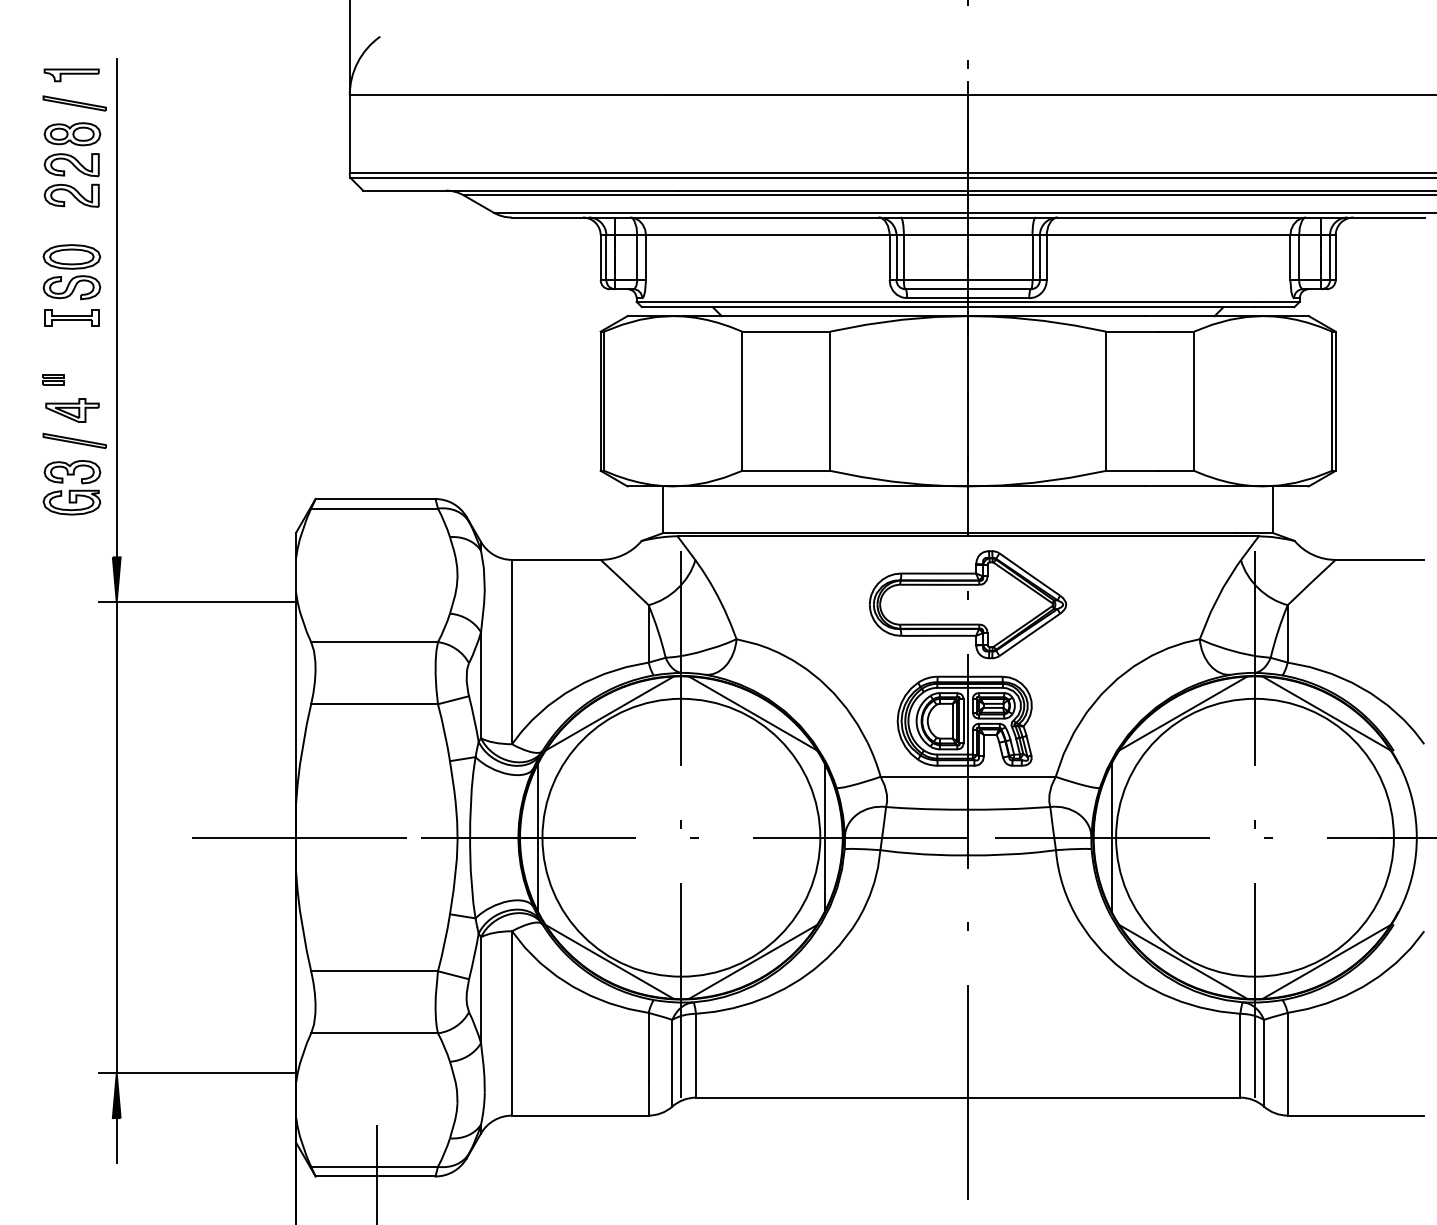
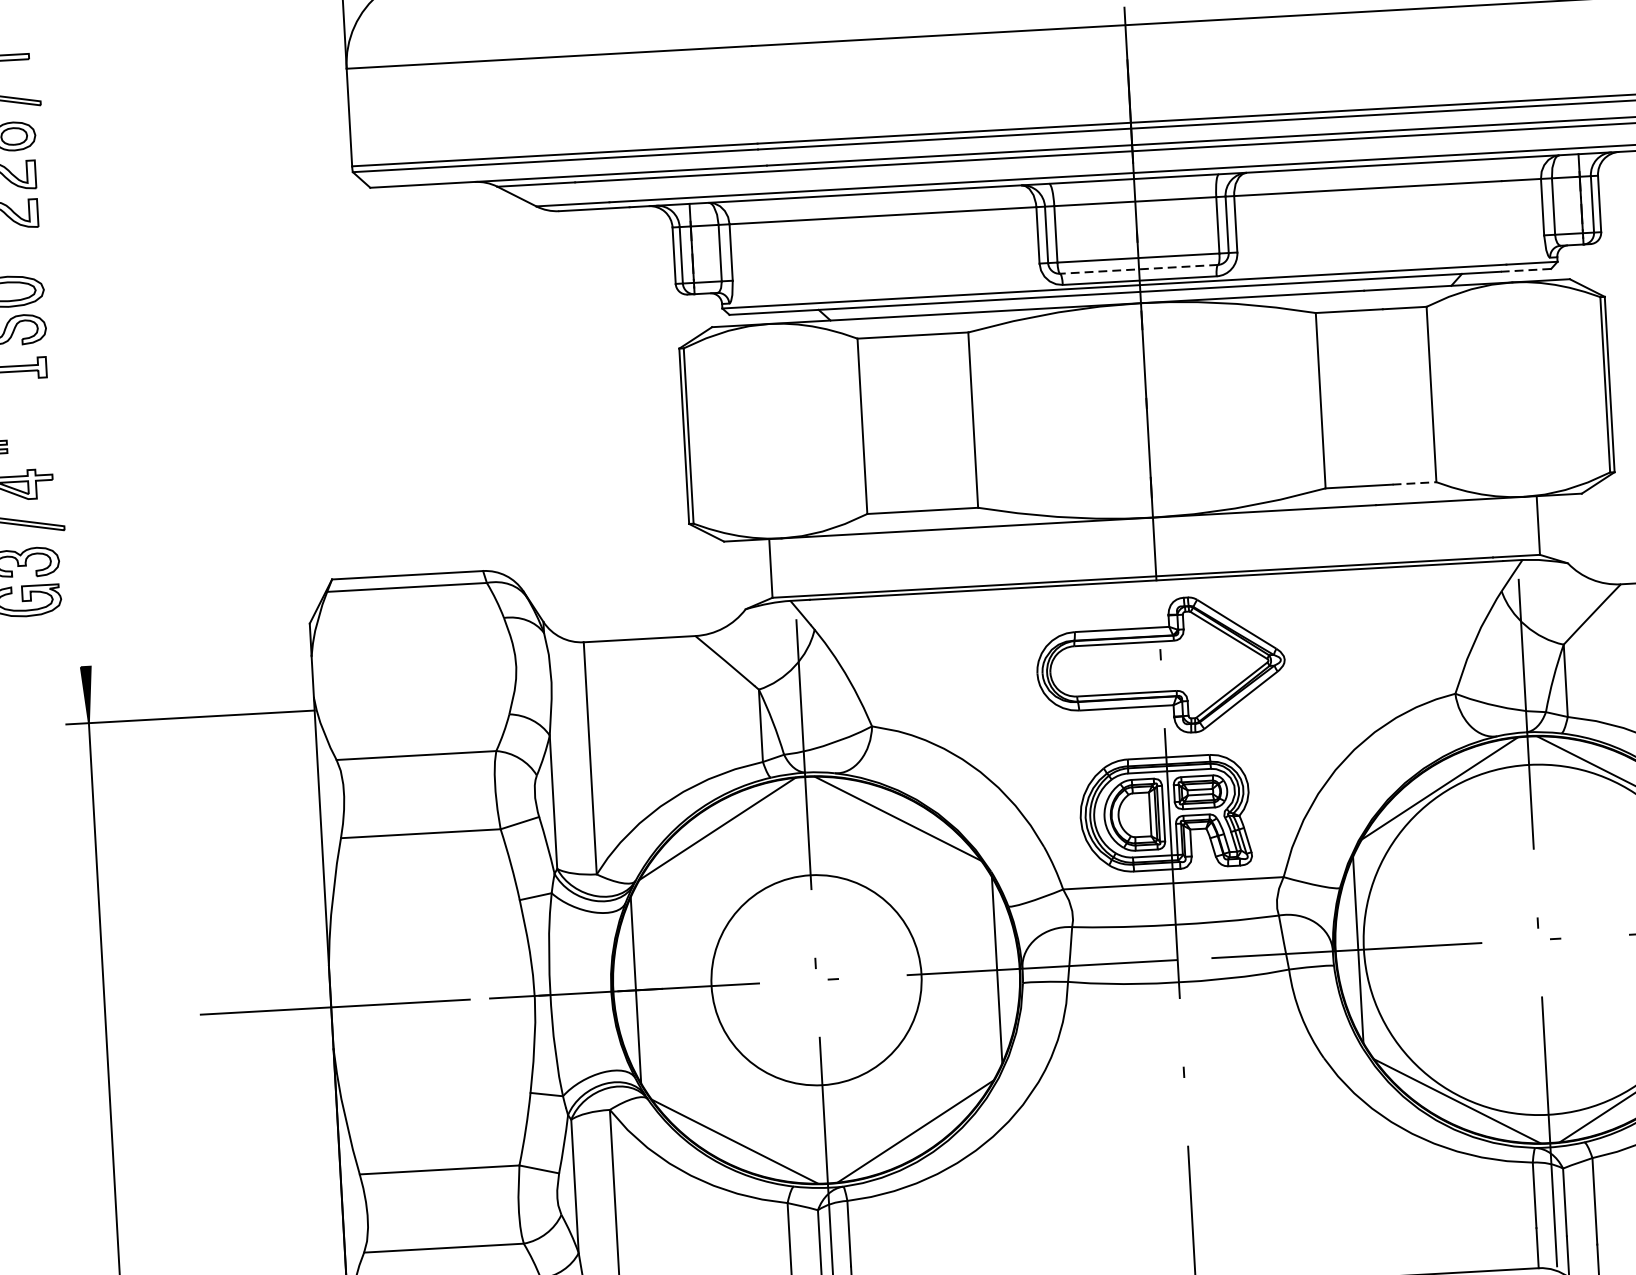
line: (968, 289) -> (1139, 269), solid -> dashed
line: (116, 307) -> (67, 352), removed
line: (1274, 307) -> (1526, 270), solid -> dashed
line: (1177, 470) -> (1415, 482), solid -> dashed
circle: (681, 837) -> (816, 979), size x0.6

